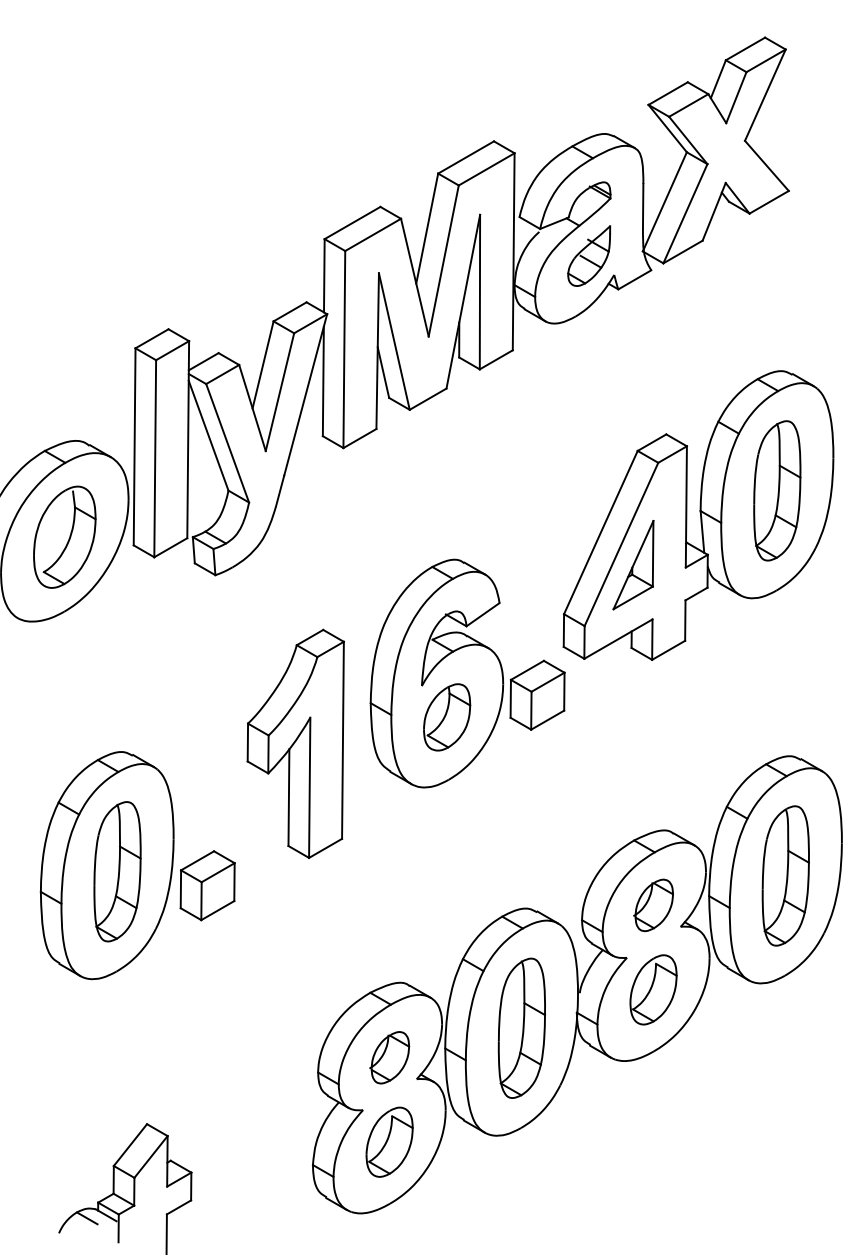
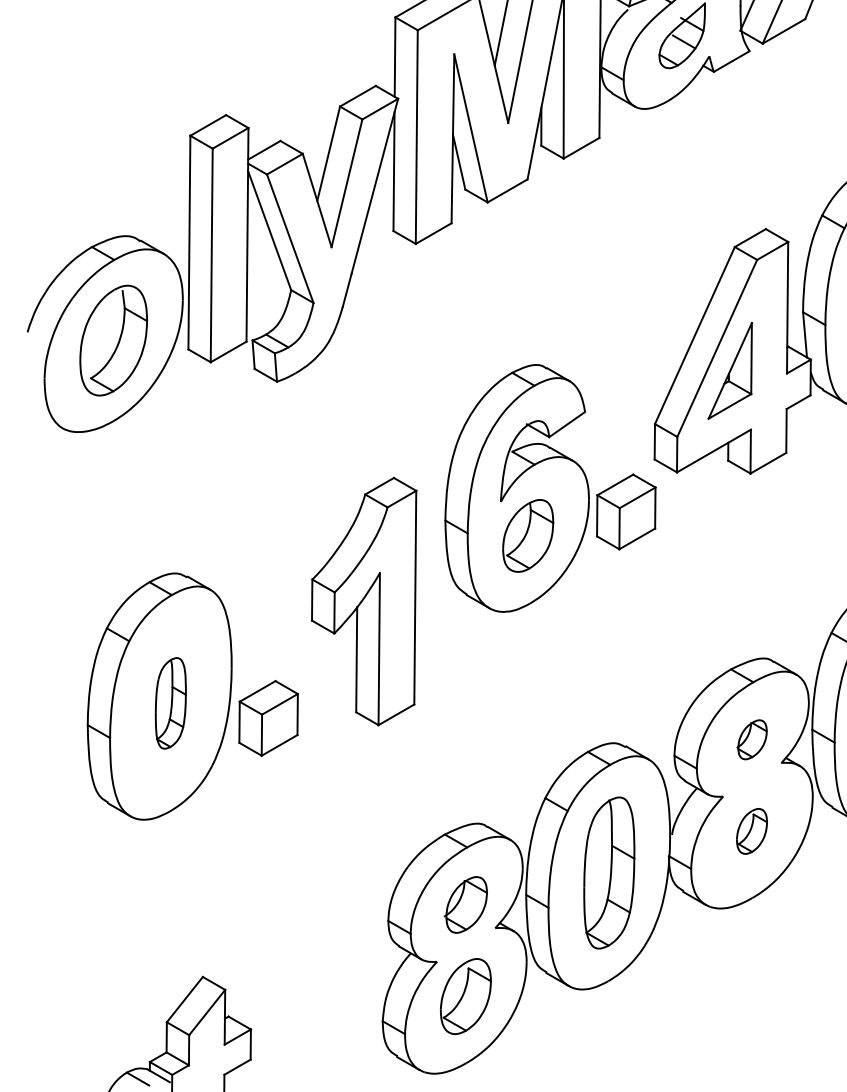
part: (295, 743) -> (363, 601), moved
part: (117, 871) -> (170, 703), size x0.6
part: (653, 905) -> (751, 739), size x0.7
part: (653, 989) -> (751, 830), size x0.6

